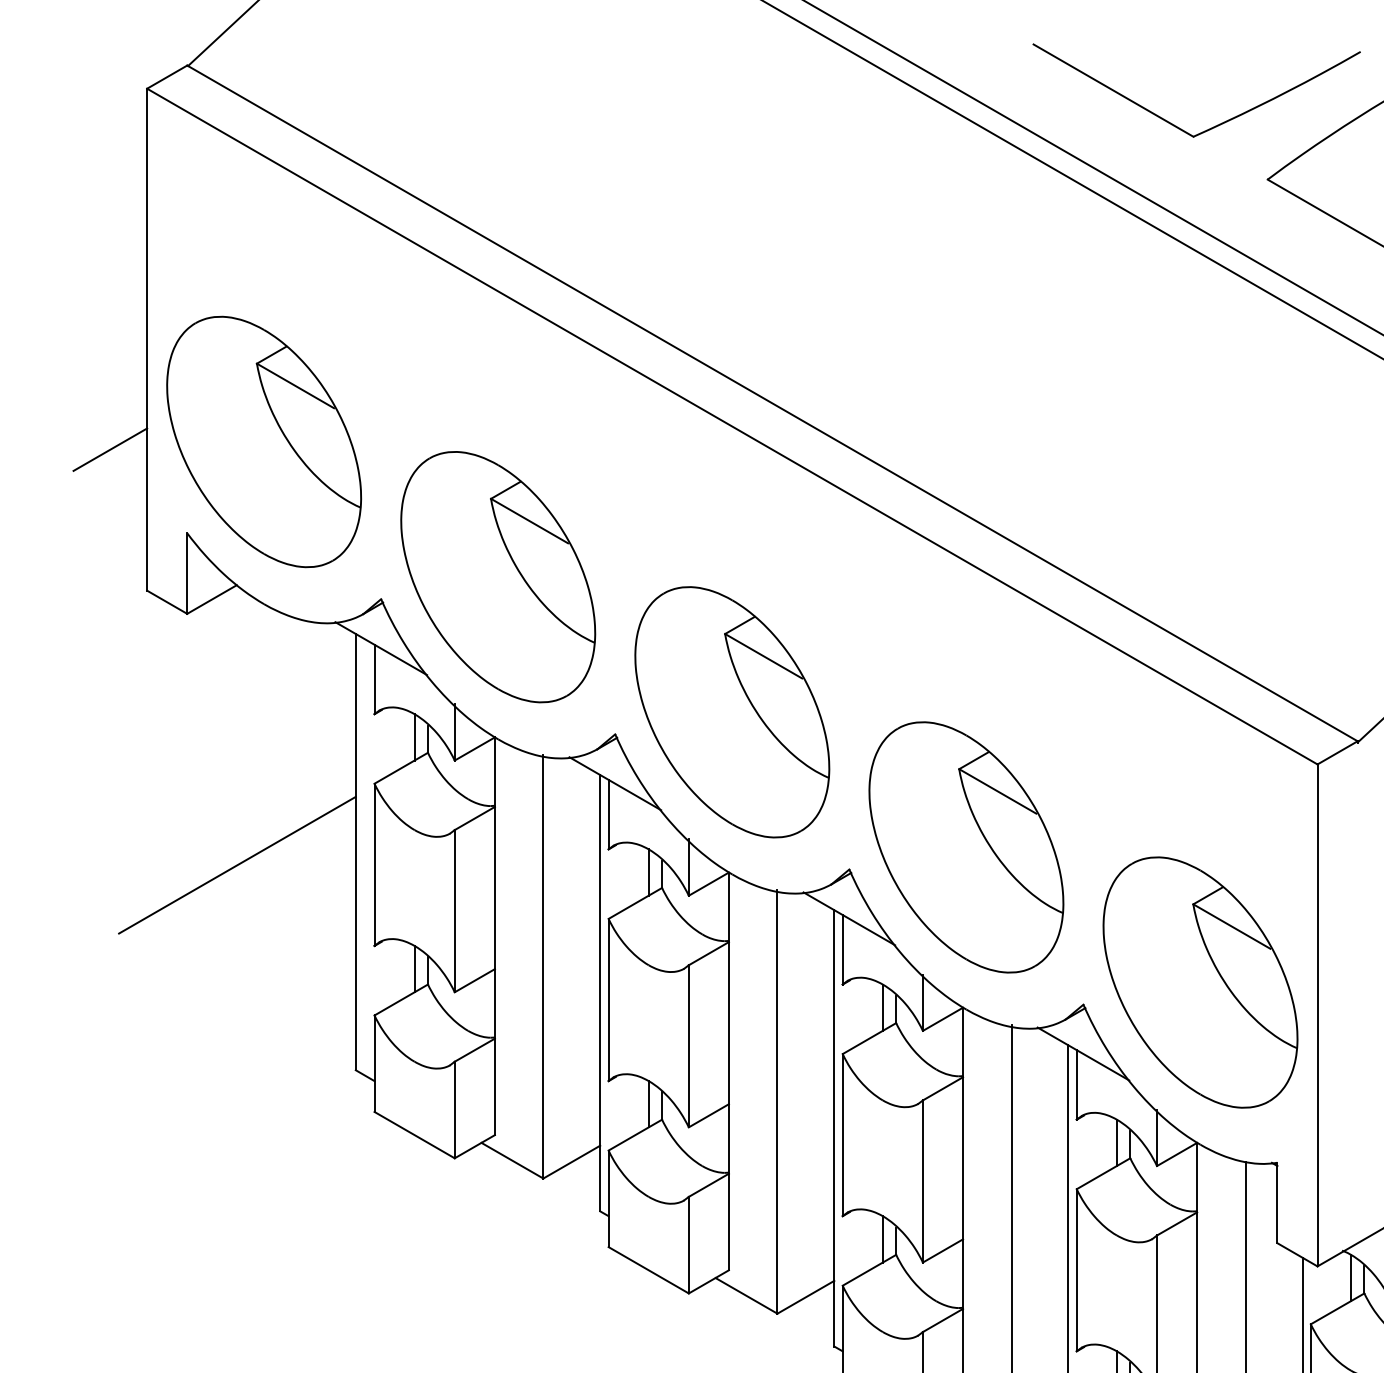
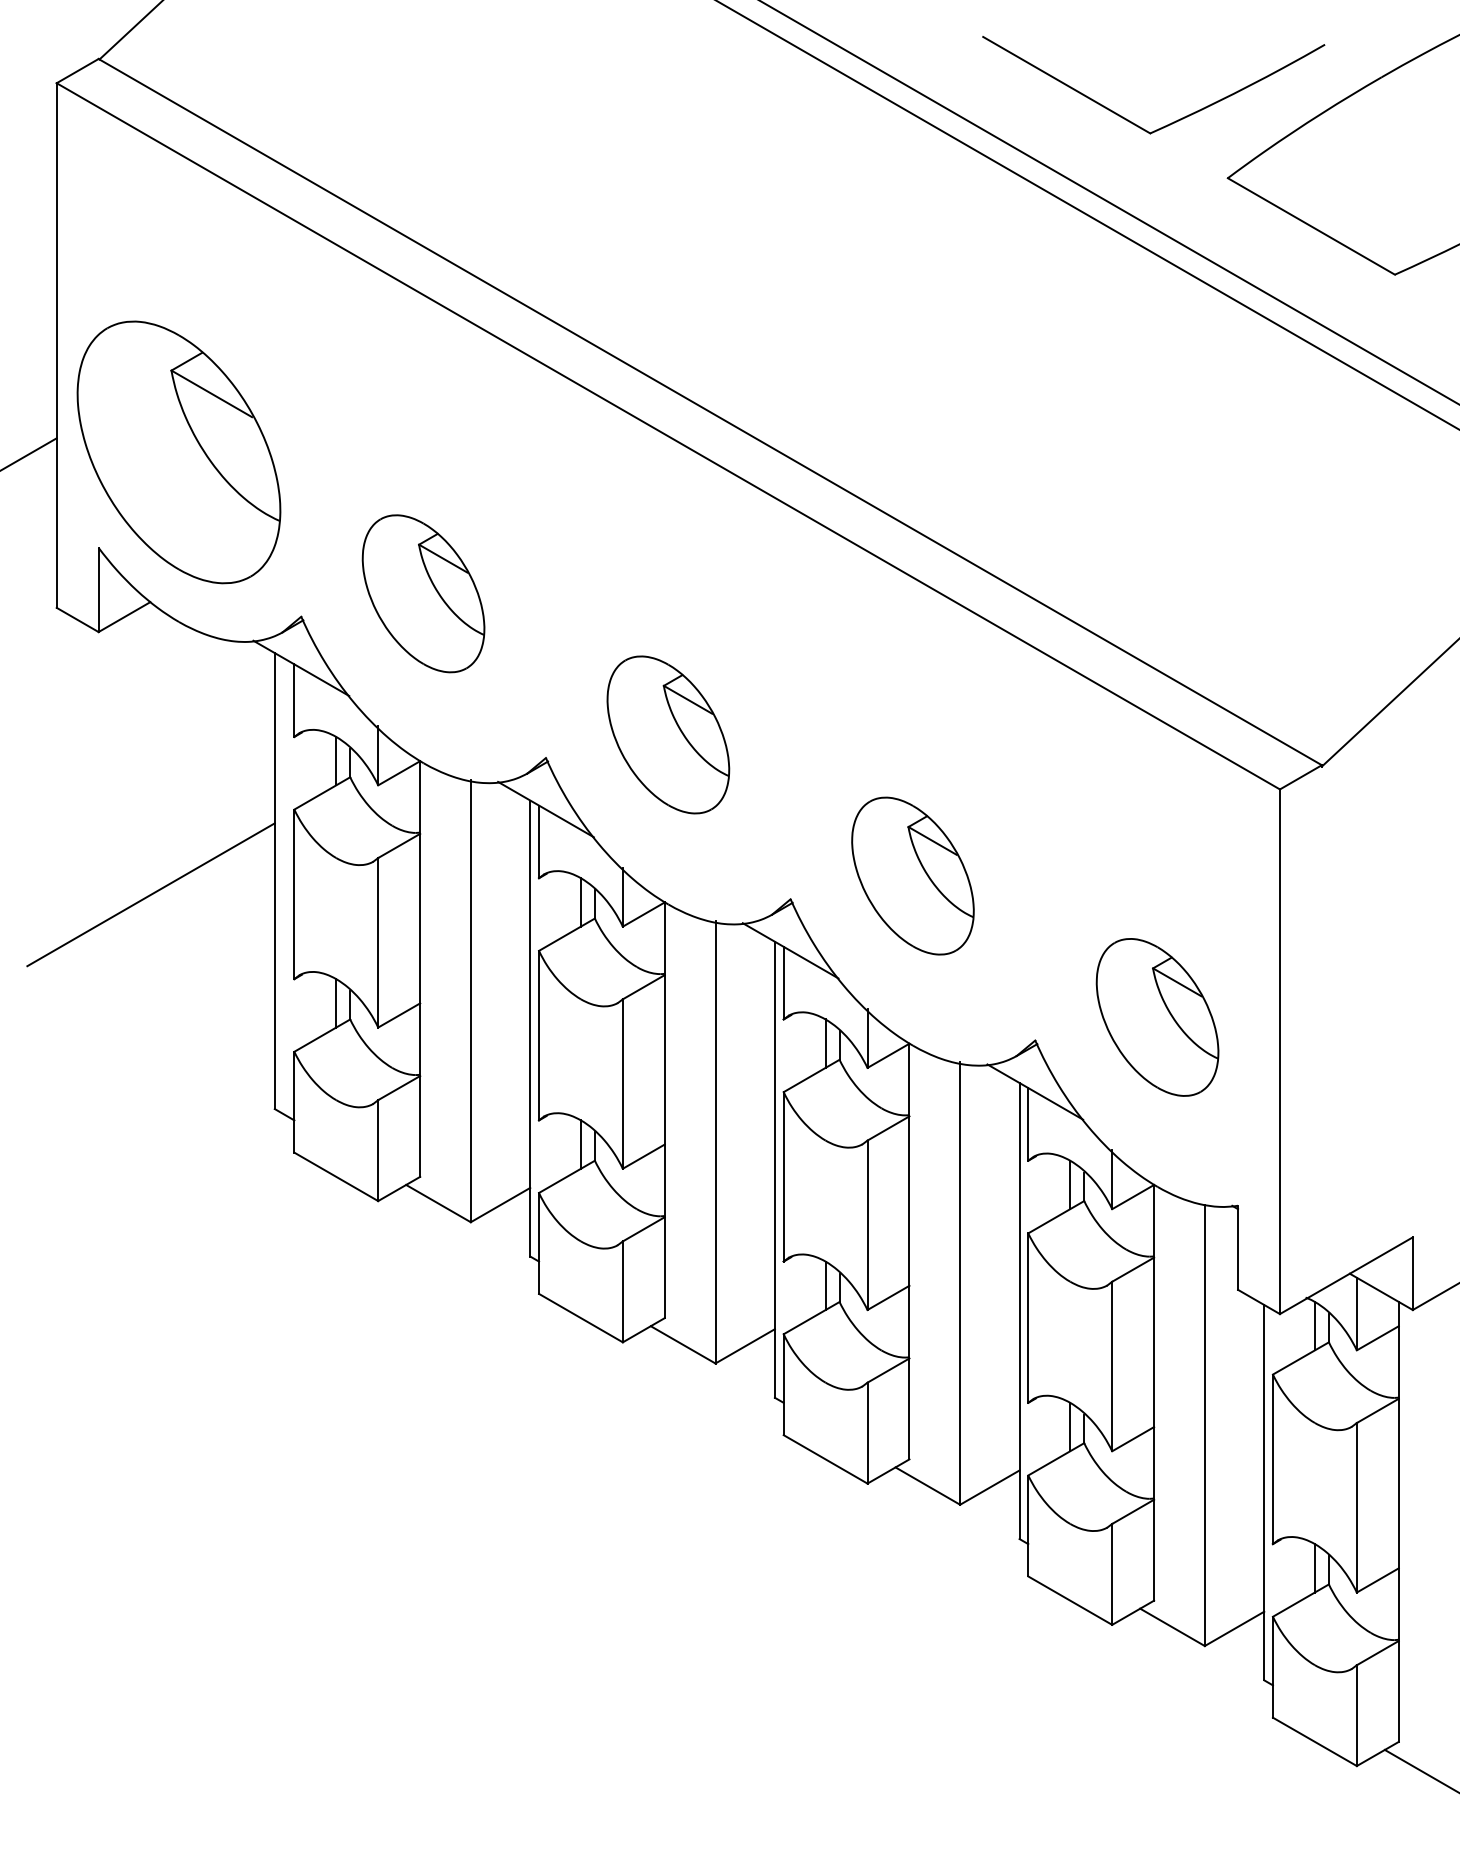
part: (498, 576) -> (423, 593), size x0.6
part: (732, 711) -> (668, 734), size x0.6
part: (965, 846) -> (912, 875), size x0.6
part: (1200, 982) -> (1157, 1017), size x0.6

